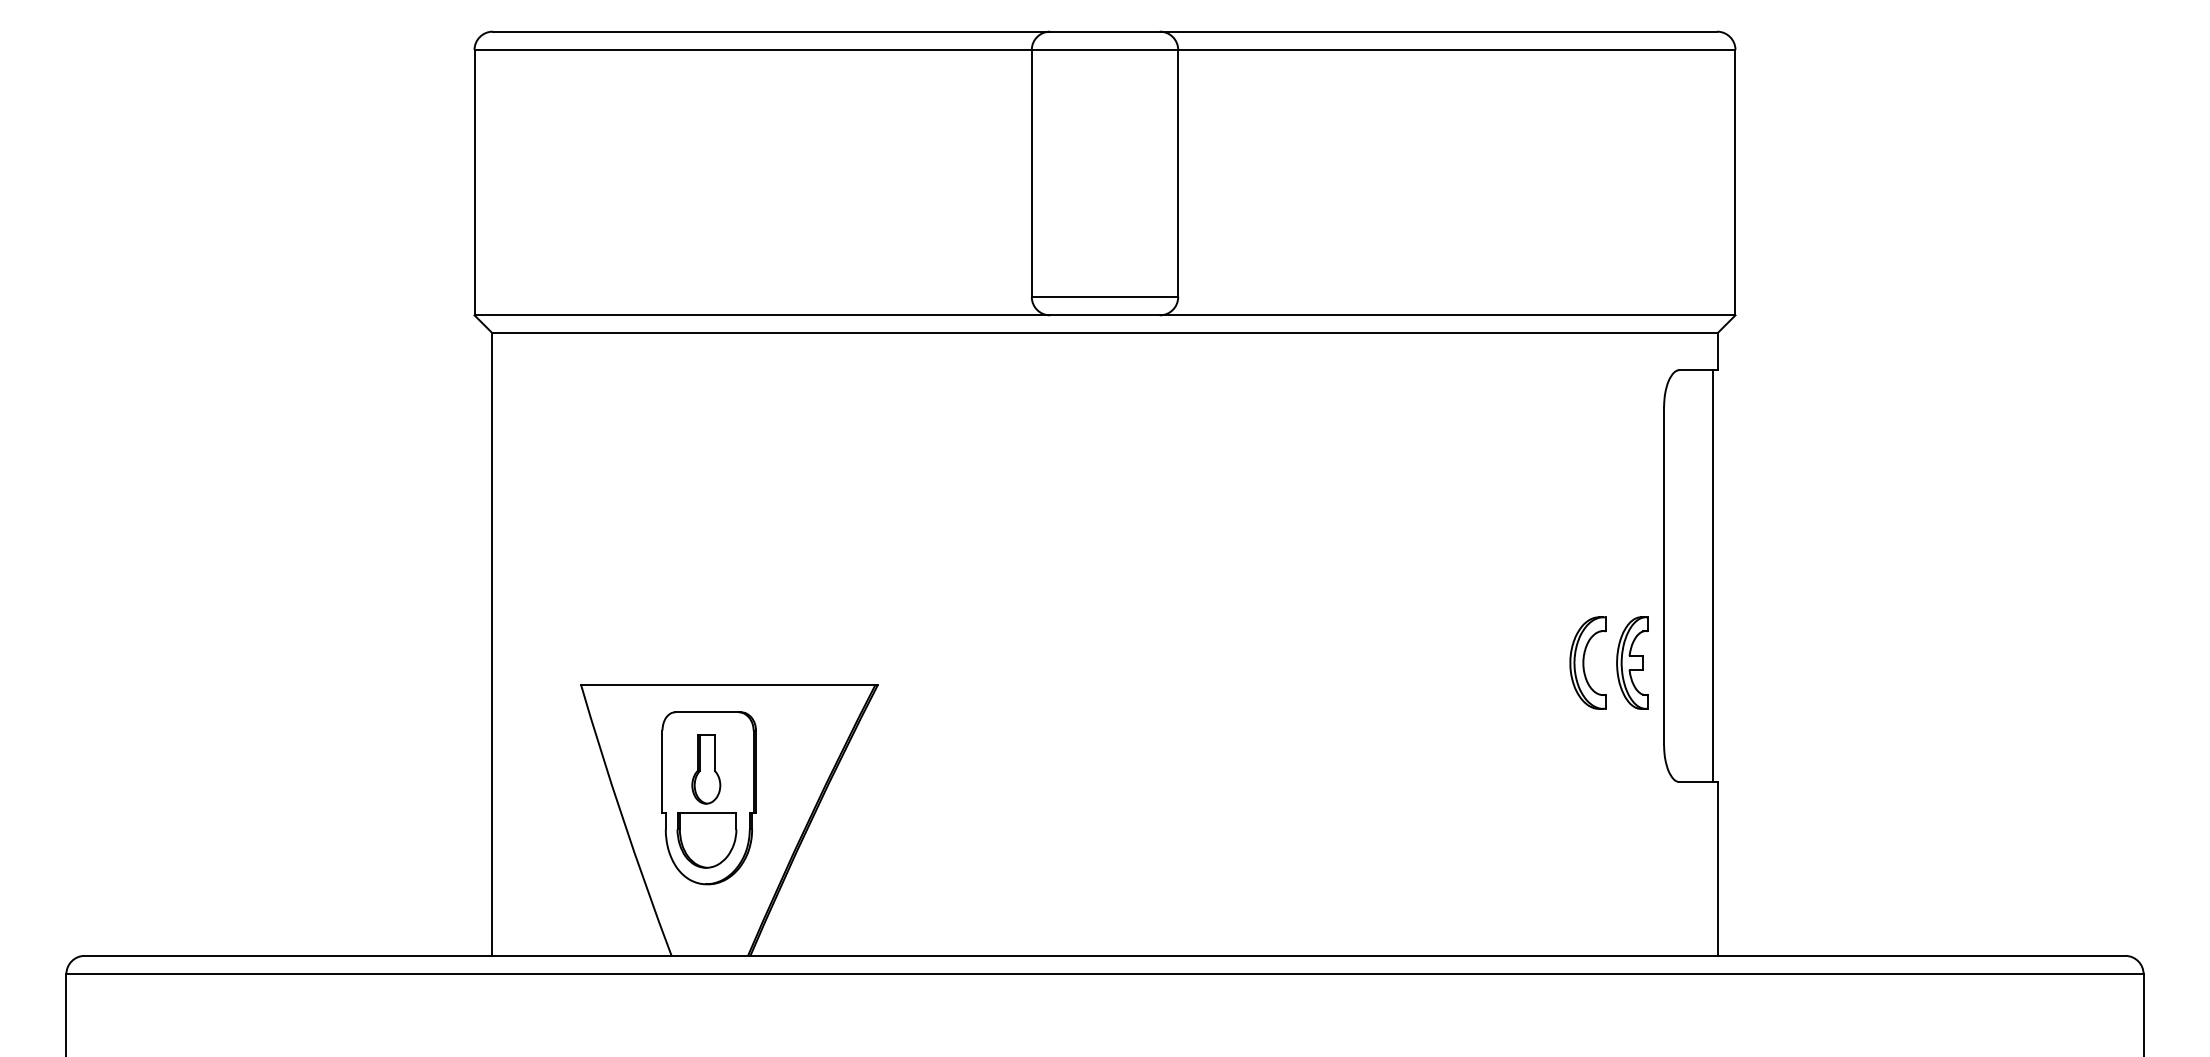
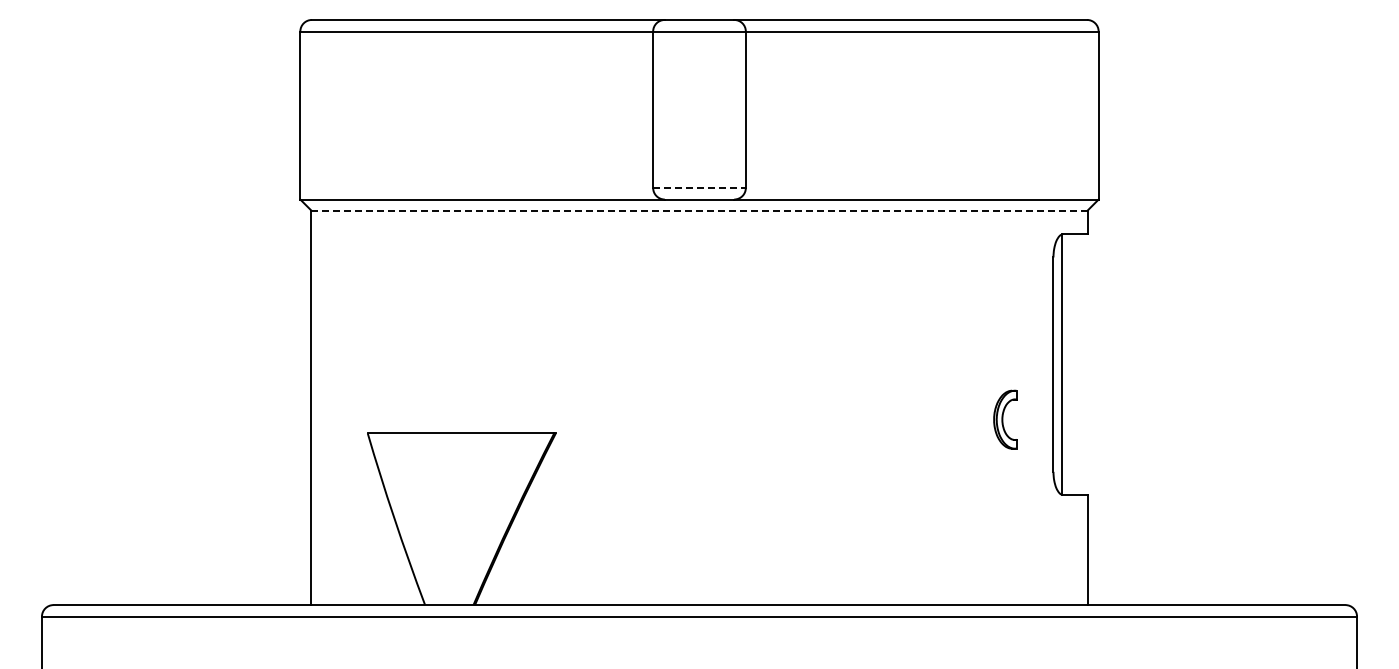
line: (1106, 296) -> (700, 187), solid -> dashed
line: (1106, 332) -> (700, 210), solid -> dashed
line: (1713, 575) -> (1062, 364), moved
part: (1630, 662) -> (1032, 419), removed
part: (708, 798) -> (448, 505), removed

